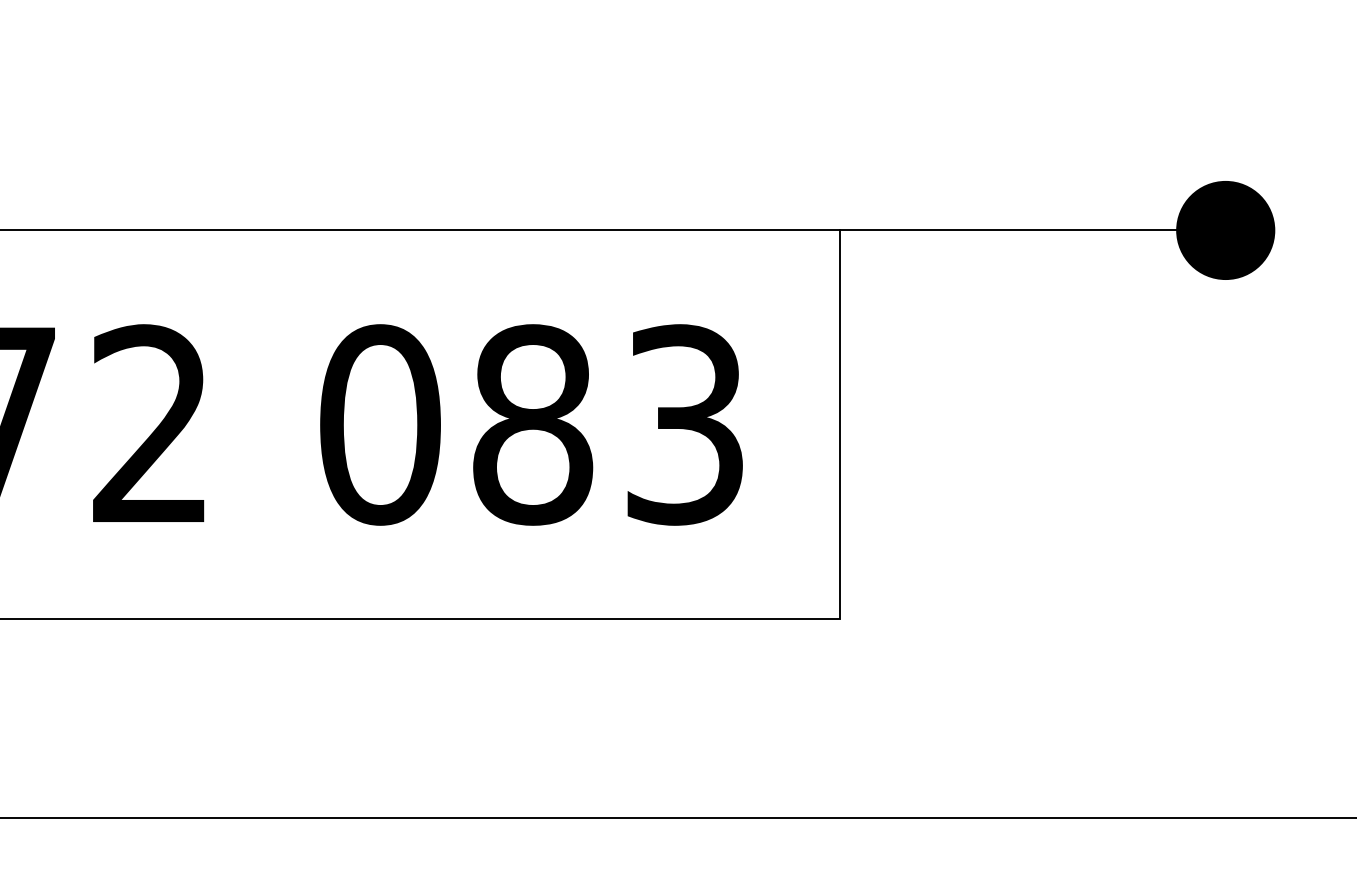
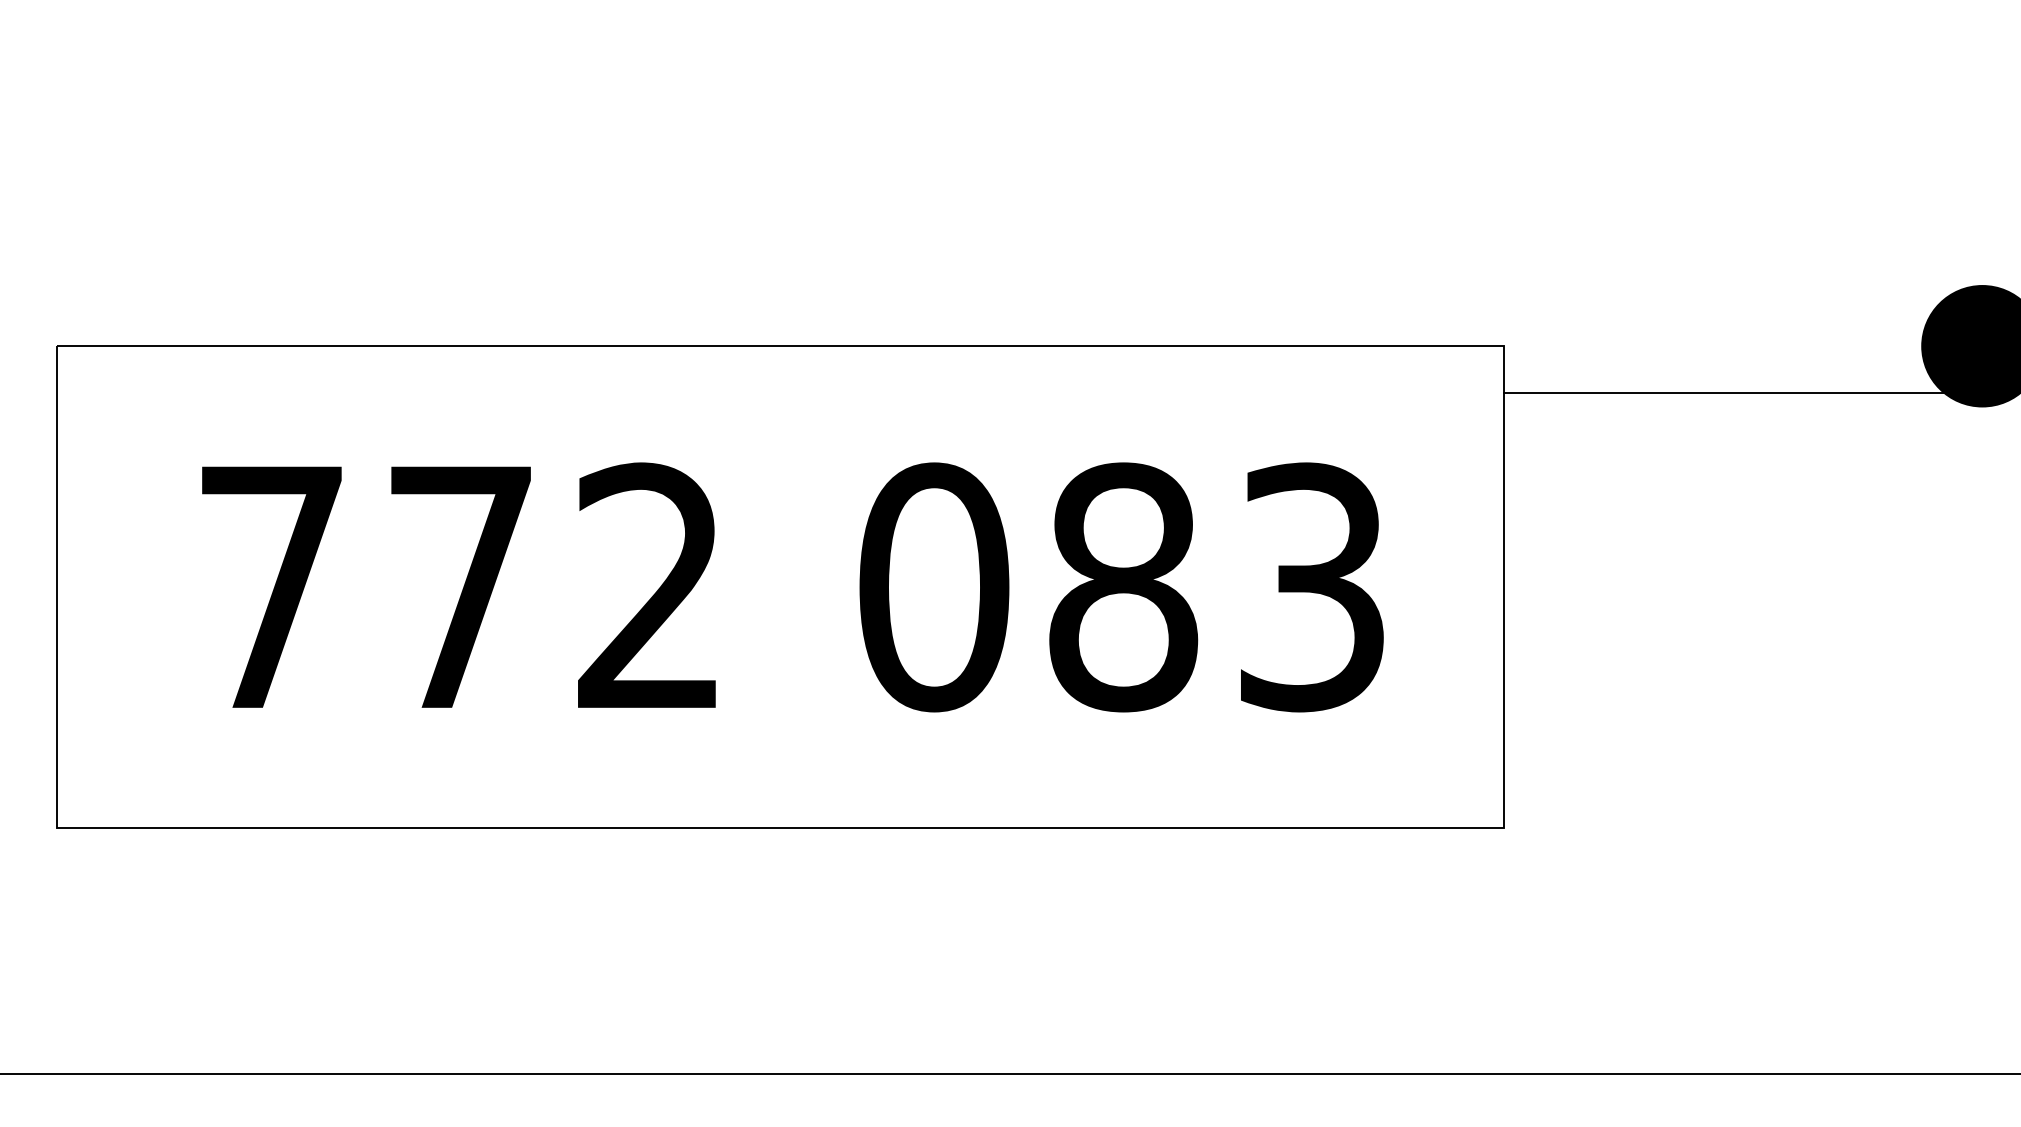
line: (1032, 230) -> (1742, 393), moved

